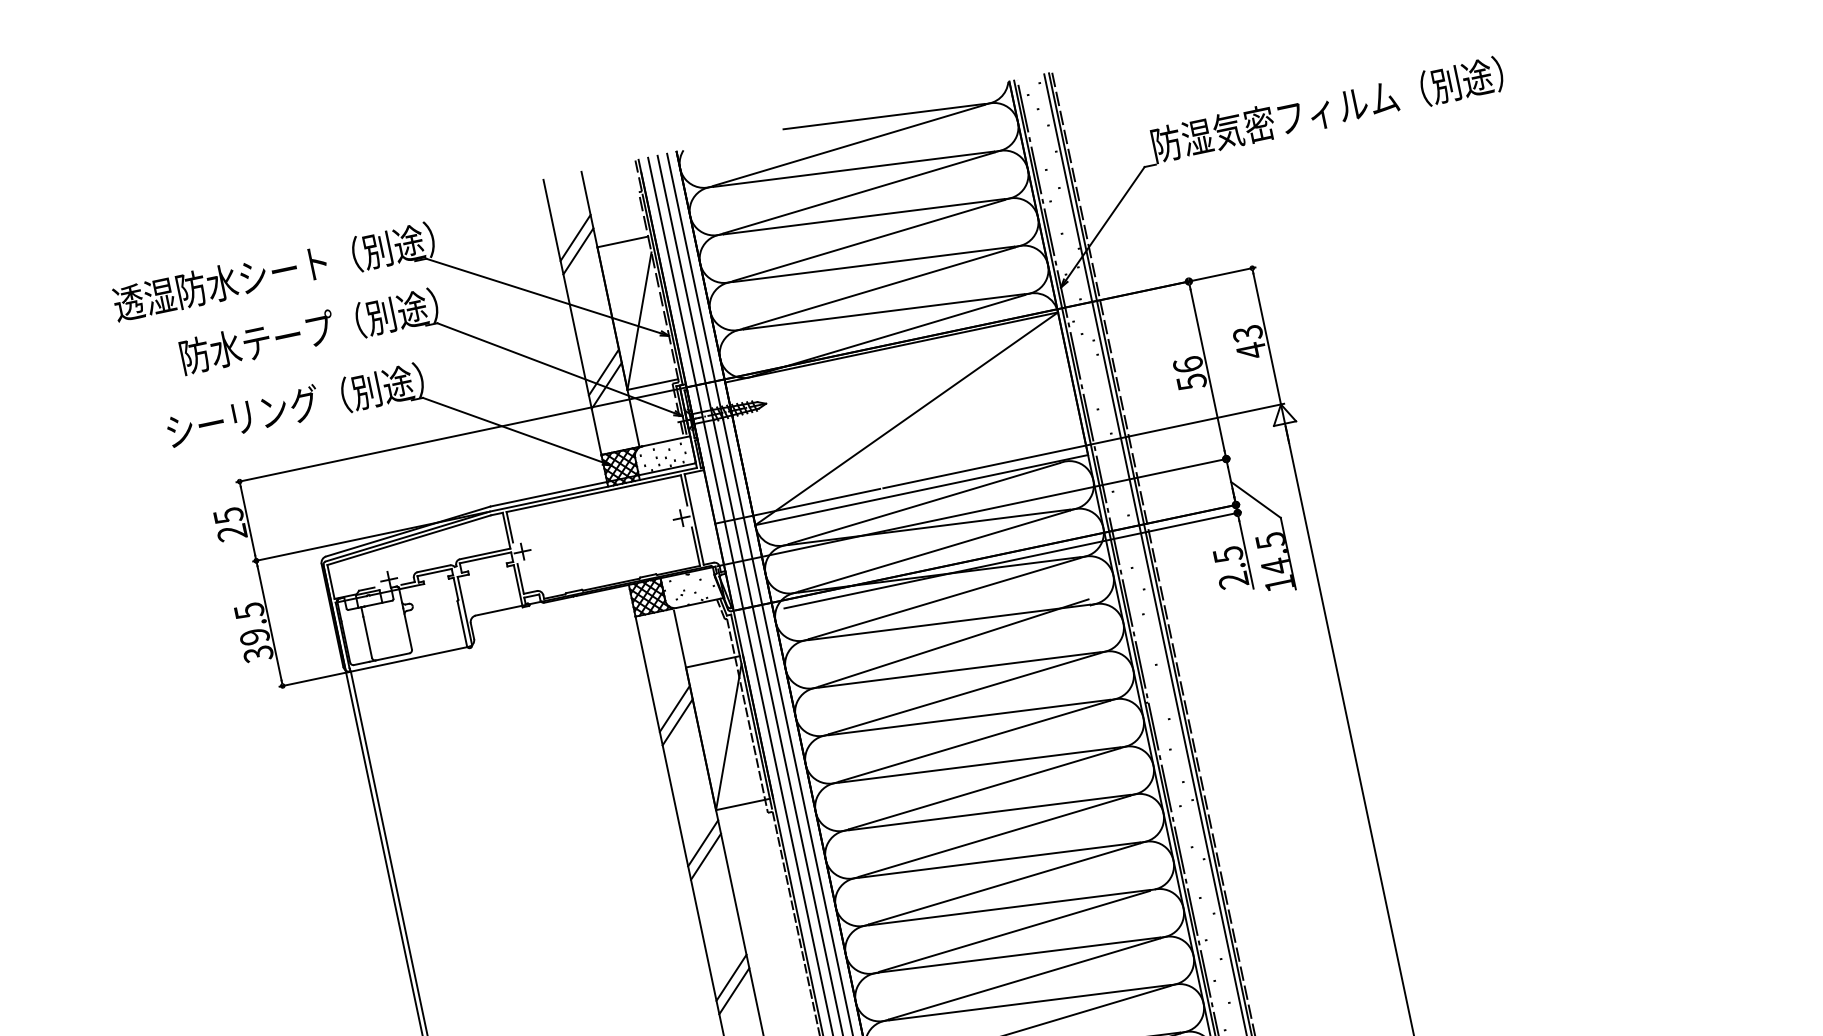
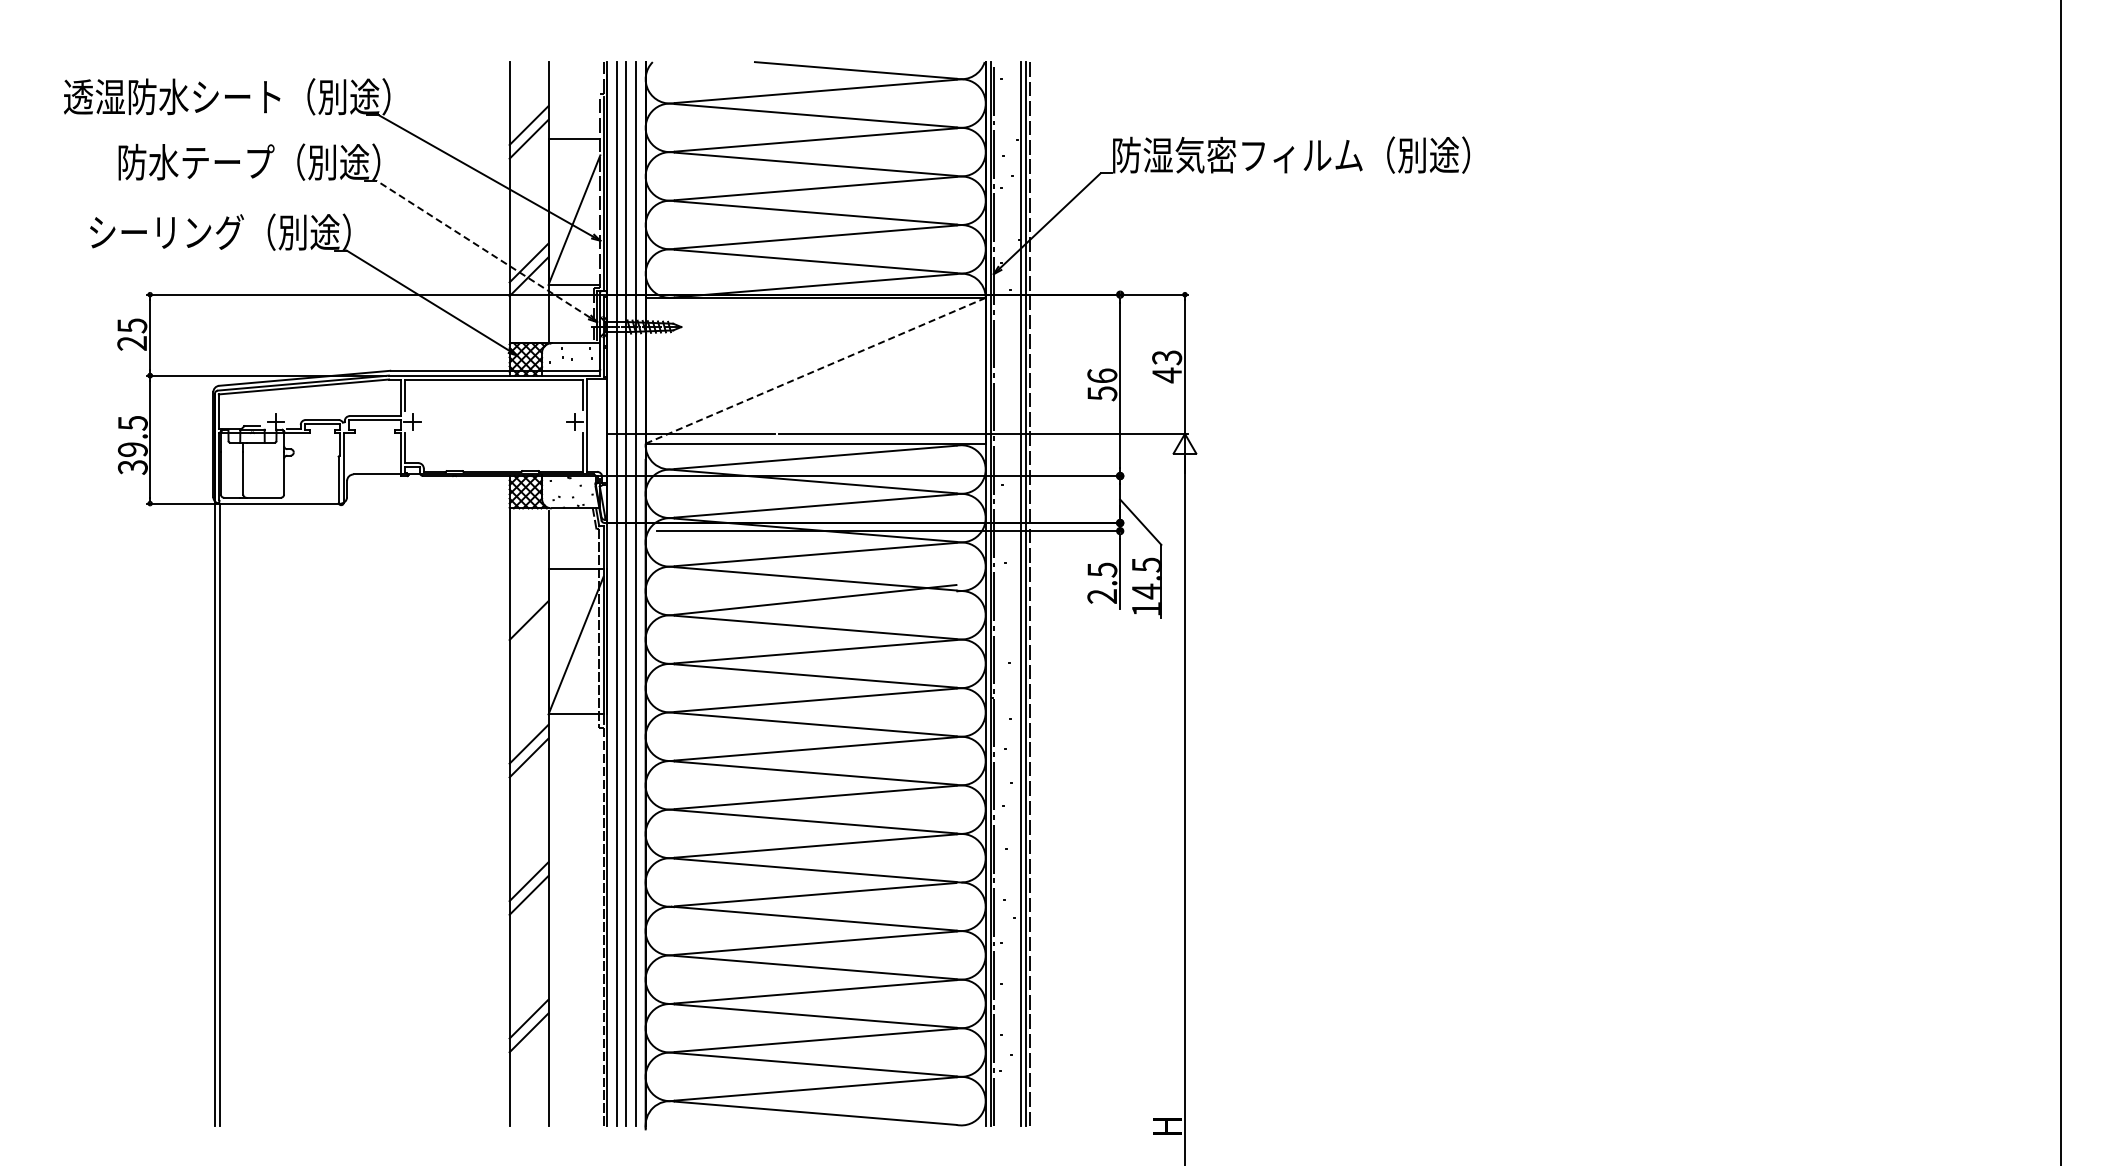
line: (556, 368) -> (483, 249), solid -> dashed
line: (907, 418) -> (816, 370), solid -> dashed
line: (674, 708) -> (528, 606), removed

